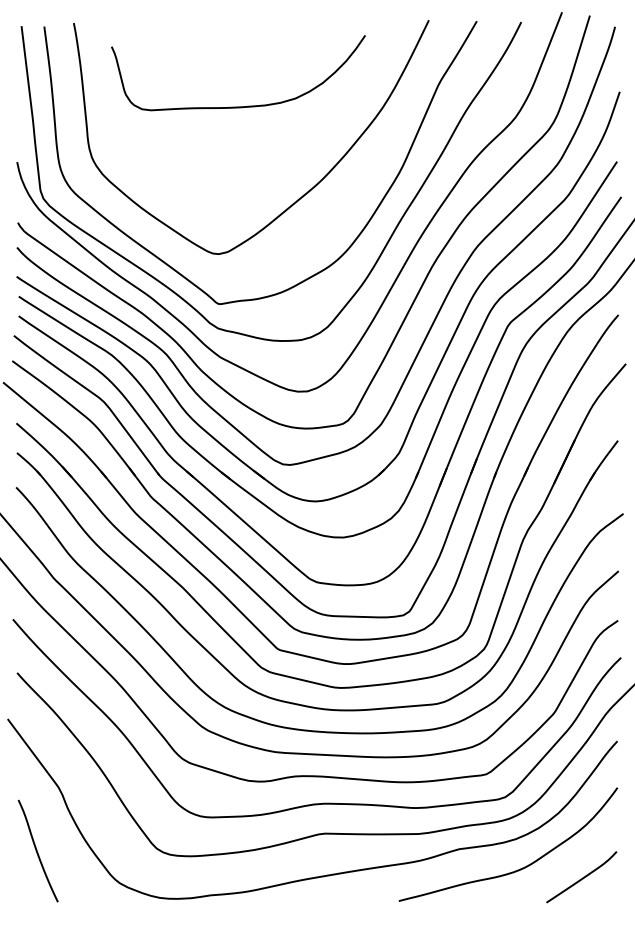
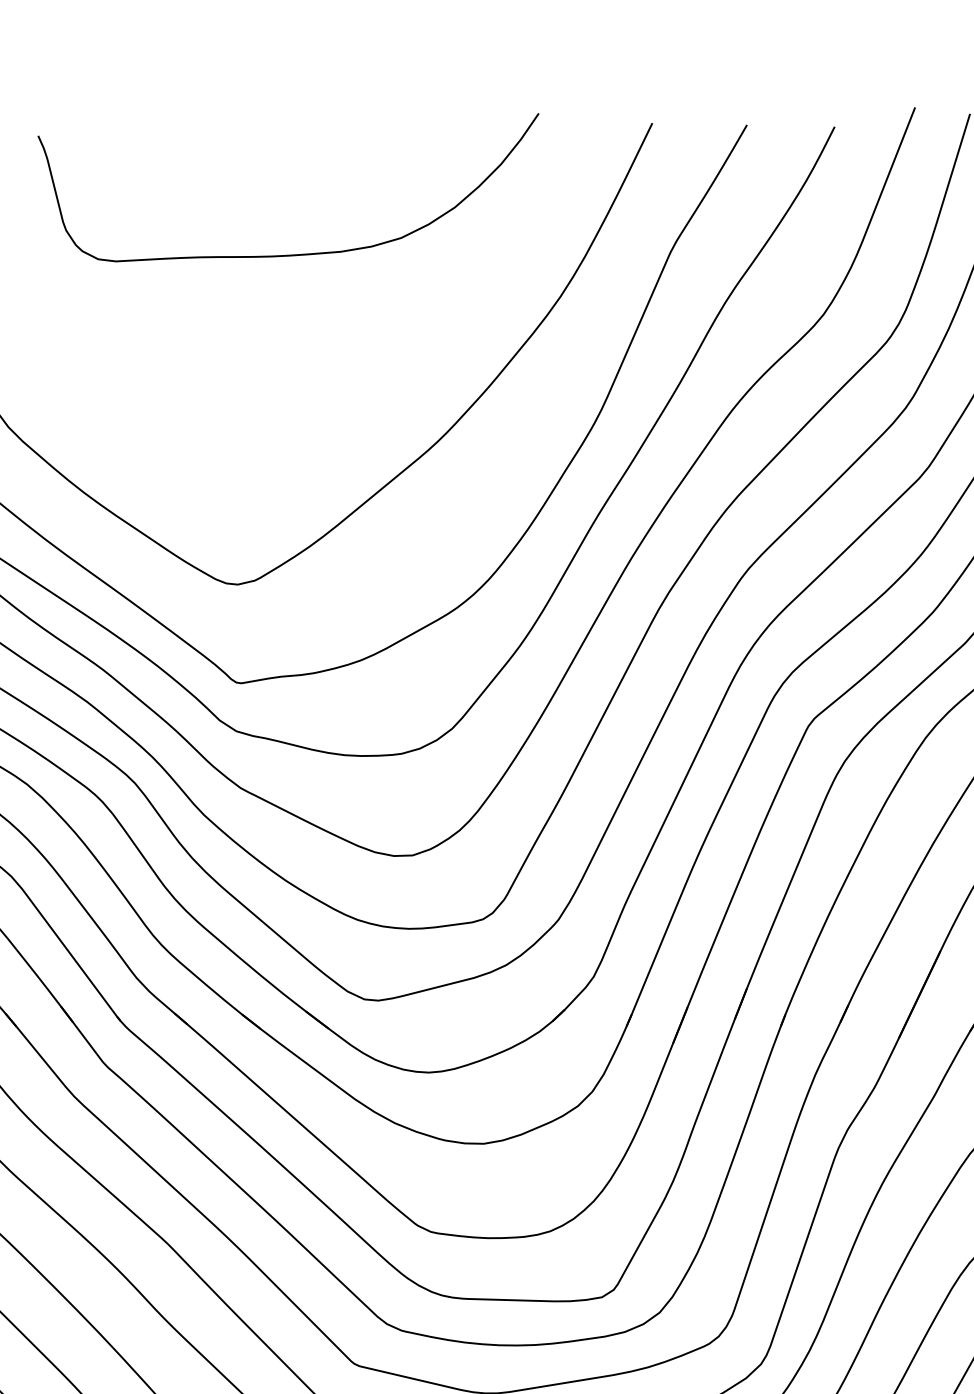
curve: (238, 106) -> (288, 253), moved

